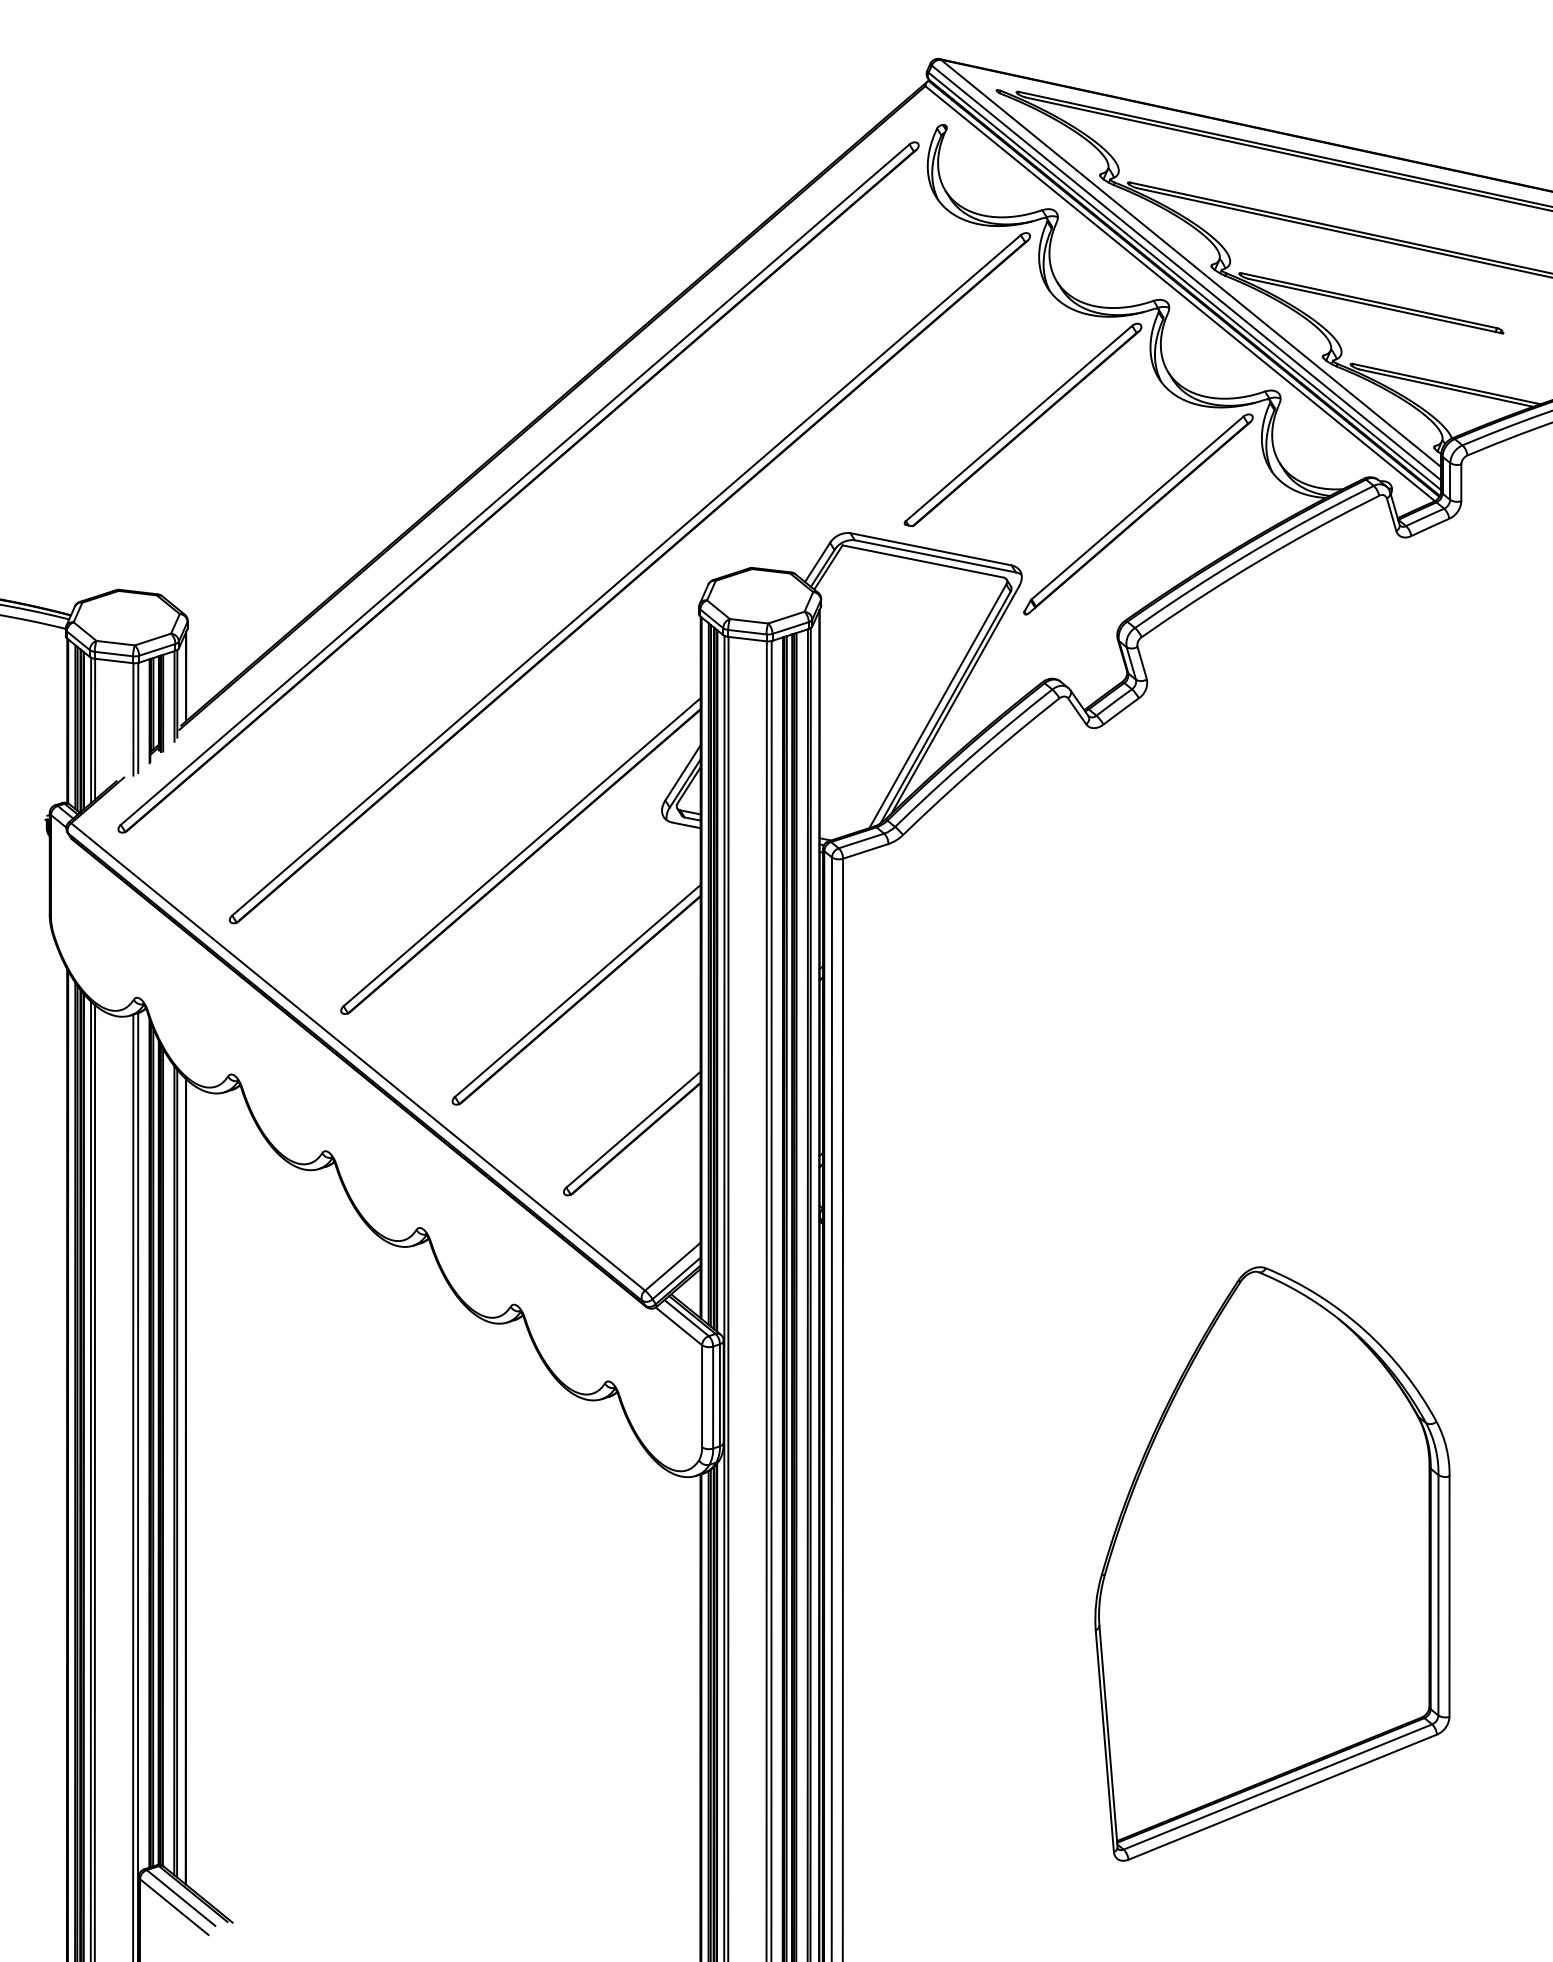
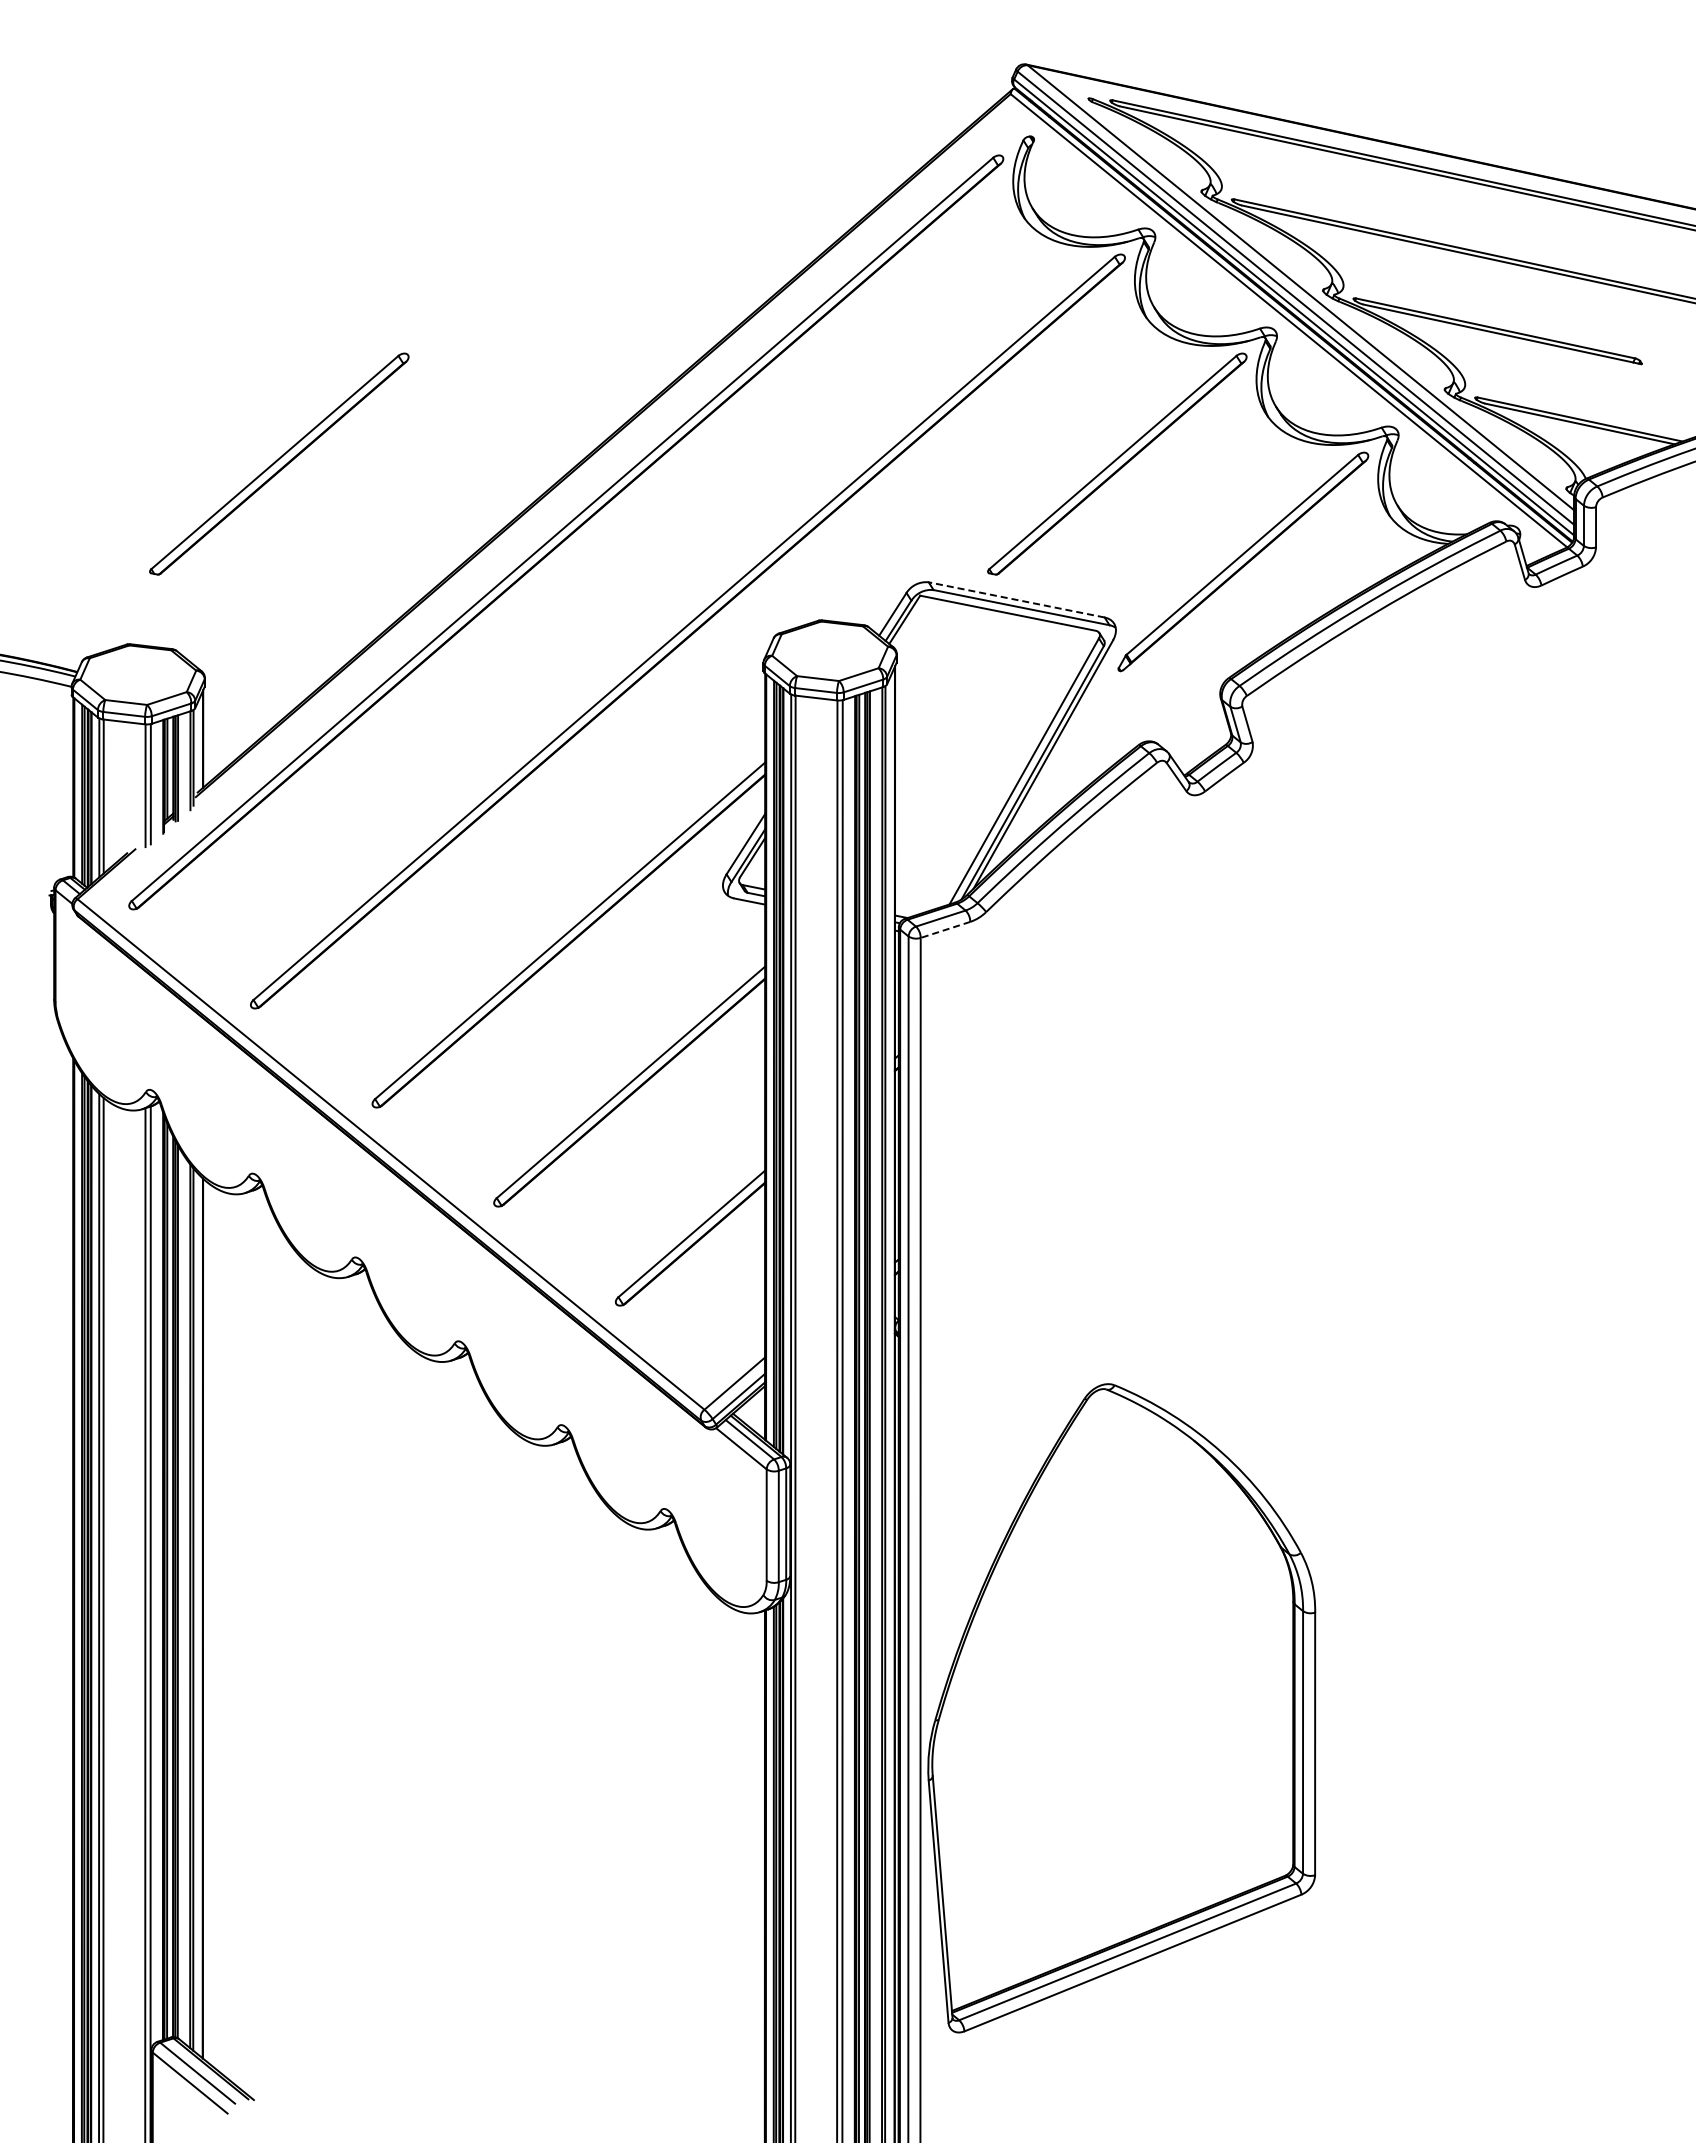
part: (256, 424) -> (279, 463), added
line: (930, 548) -> (1016, 599), solid -> dashed
line: (865, 851) -> (945, 930), solid -> dashed
part: (1272, 1564) -> (1121, 1708), moved

